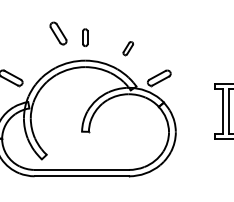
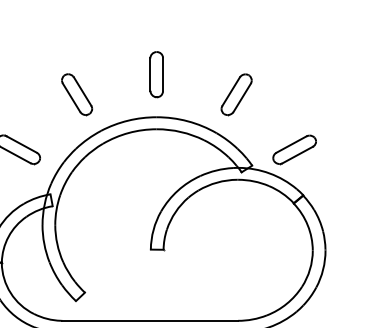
part: (58, 33) -> (77, 94), moved
part: (85, 37) -> (157, 74), size x1.43
part: (128, 48) -> (237, 94), size x1.67

